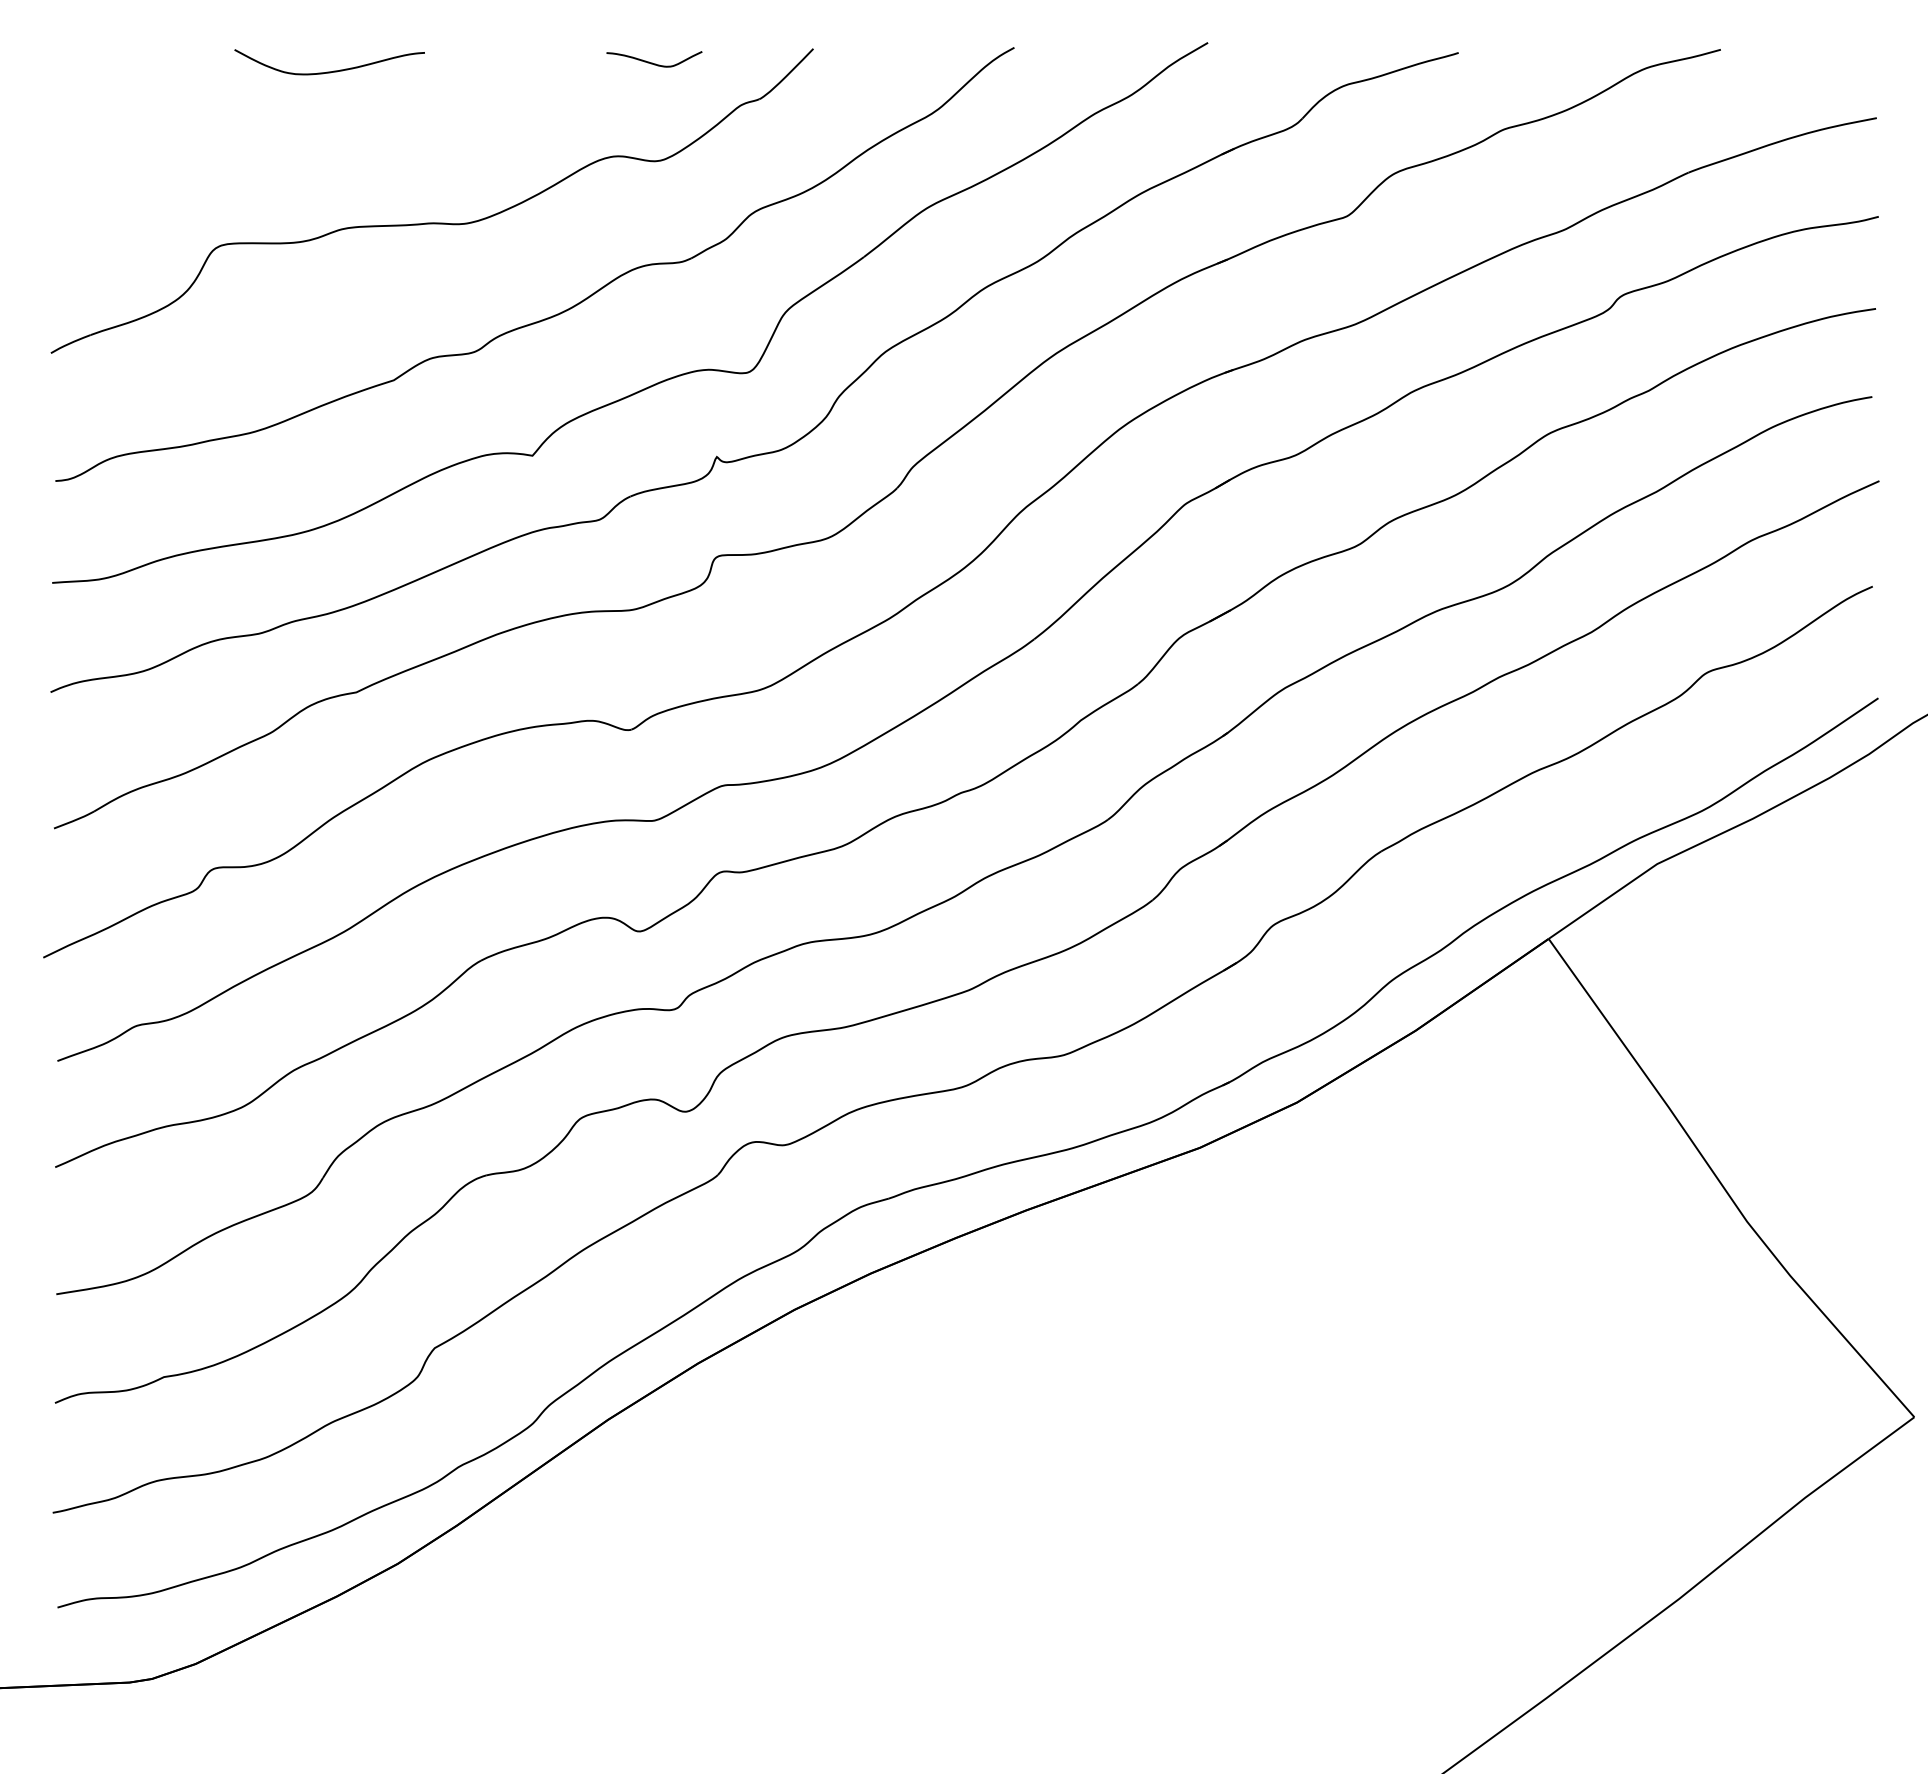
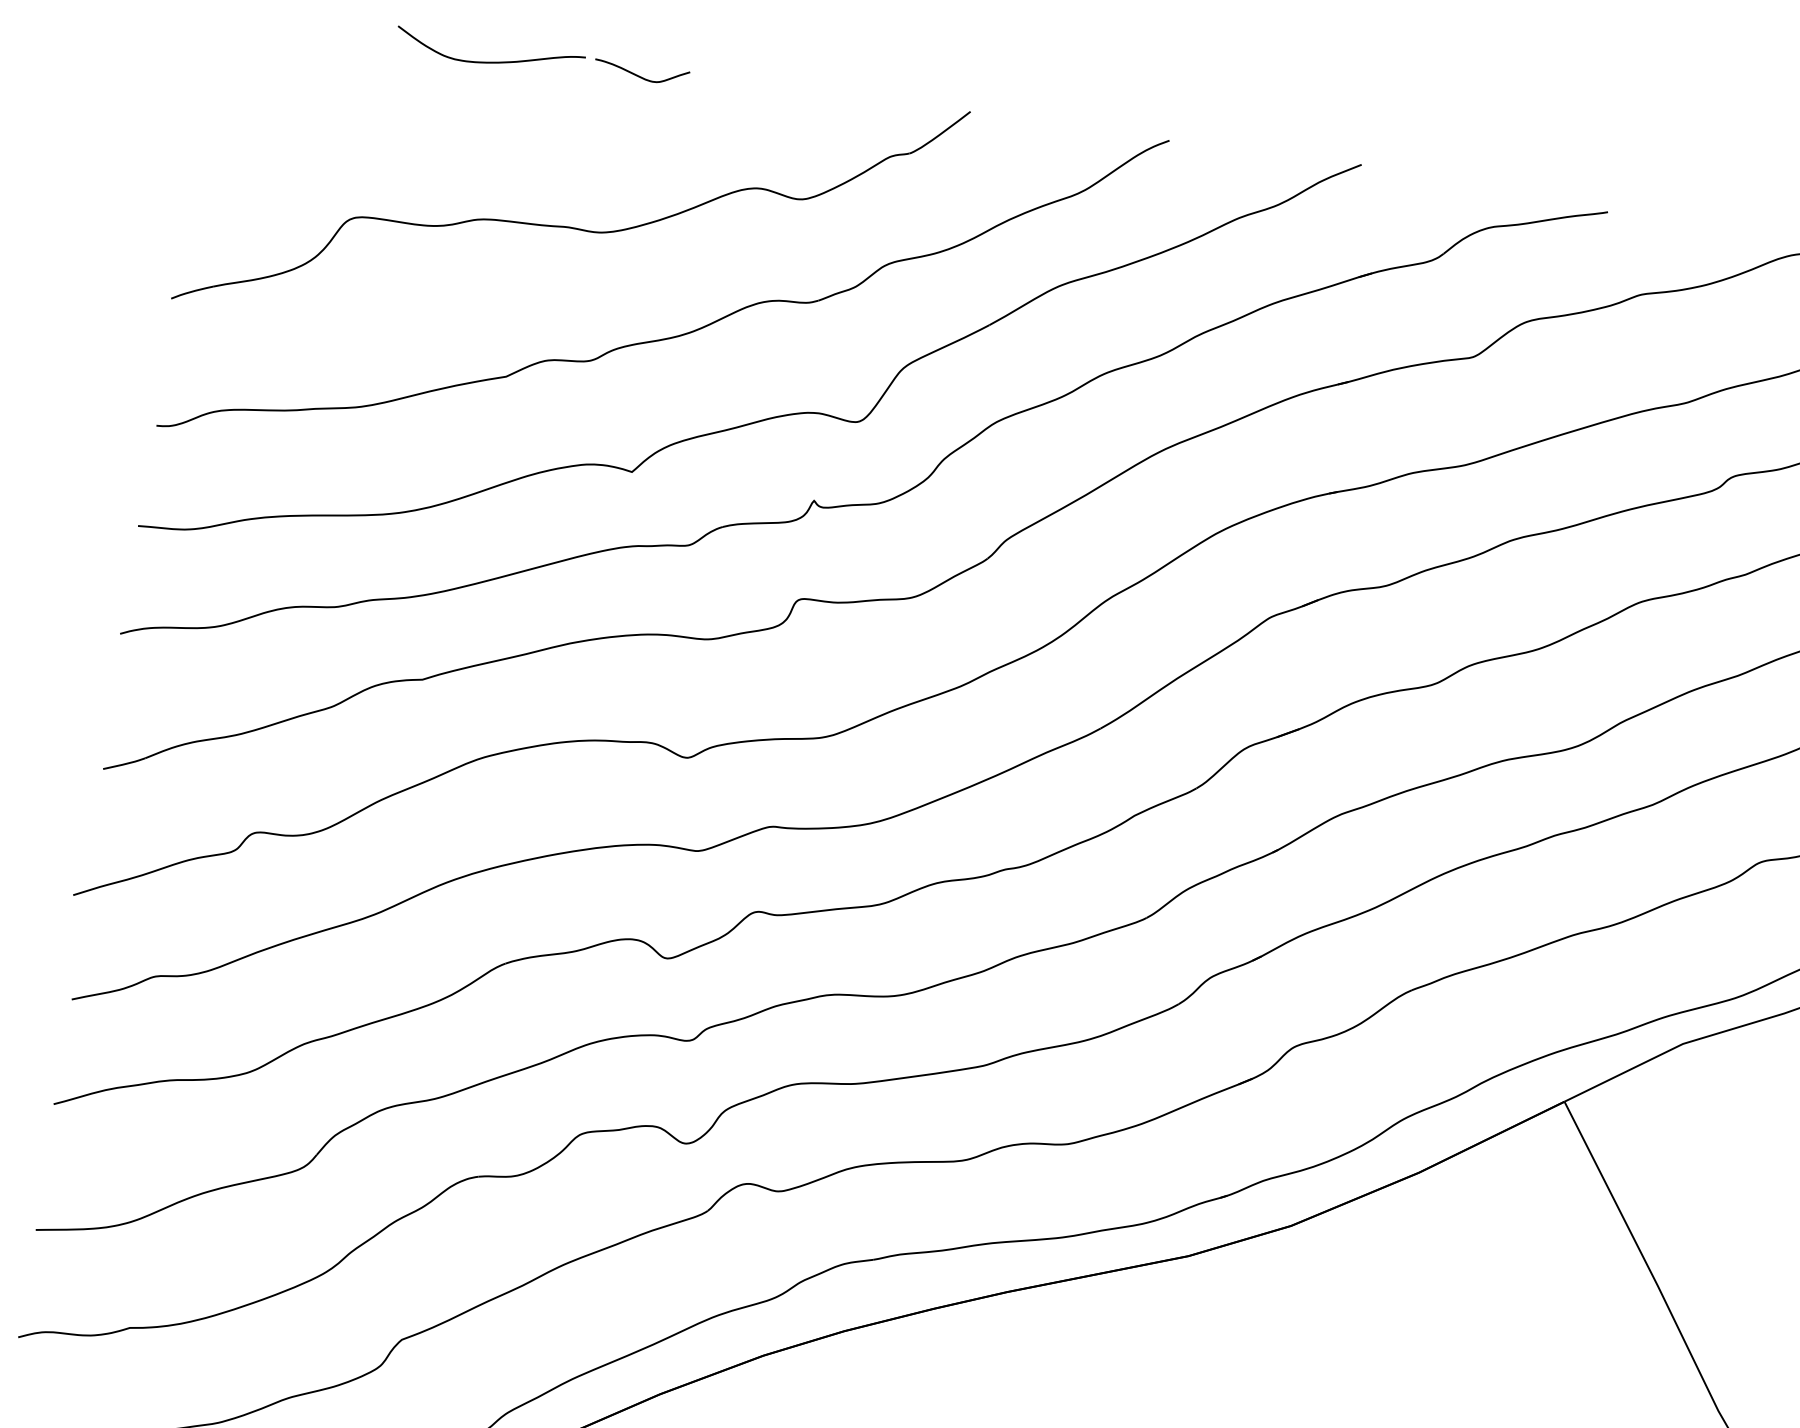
curve: (652, 62) -> (639, 75), moved

